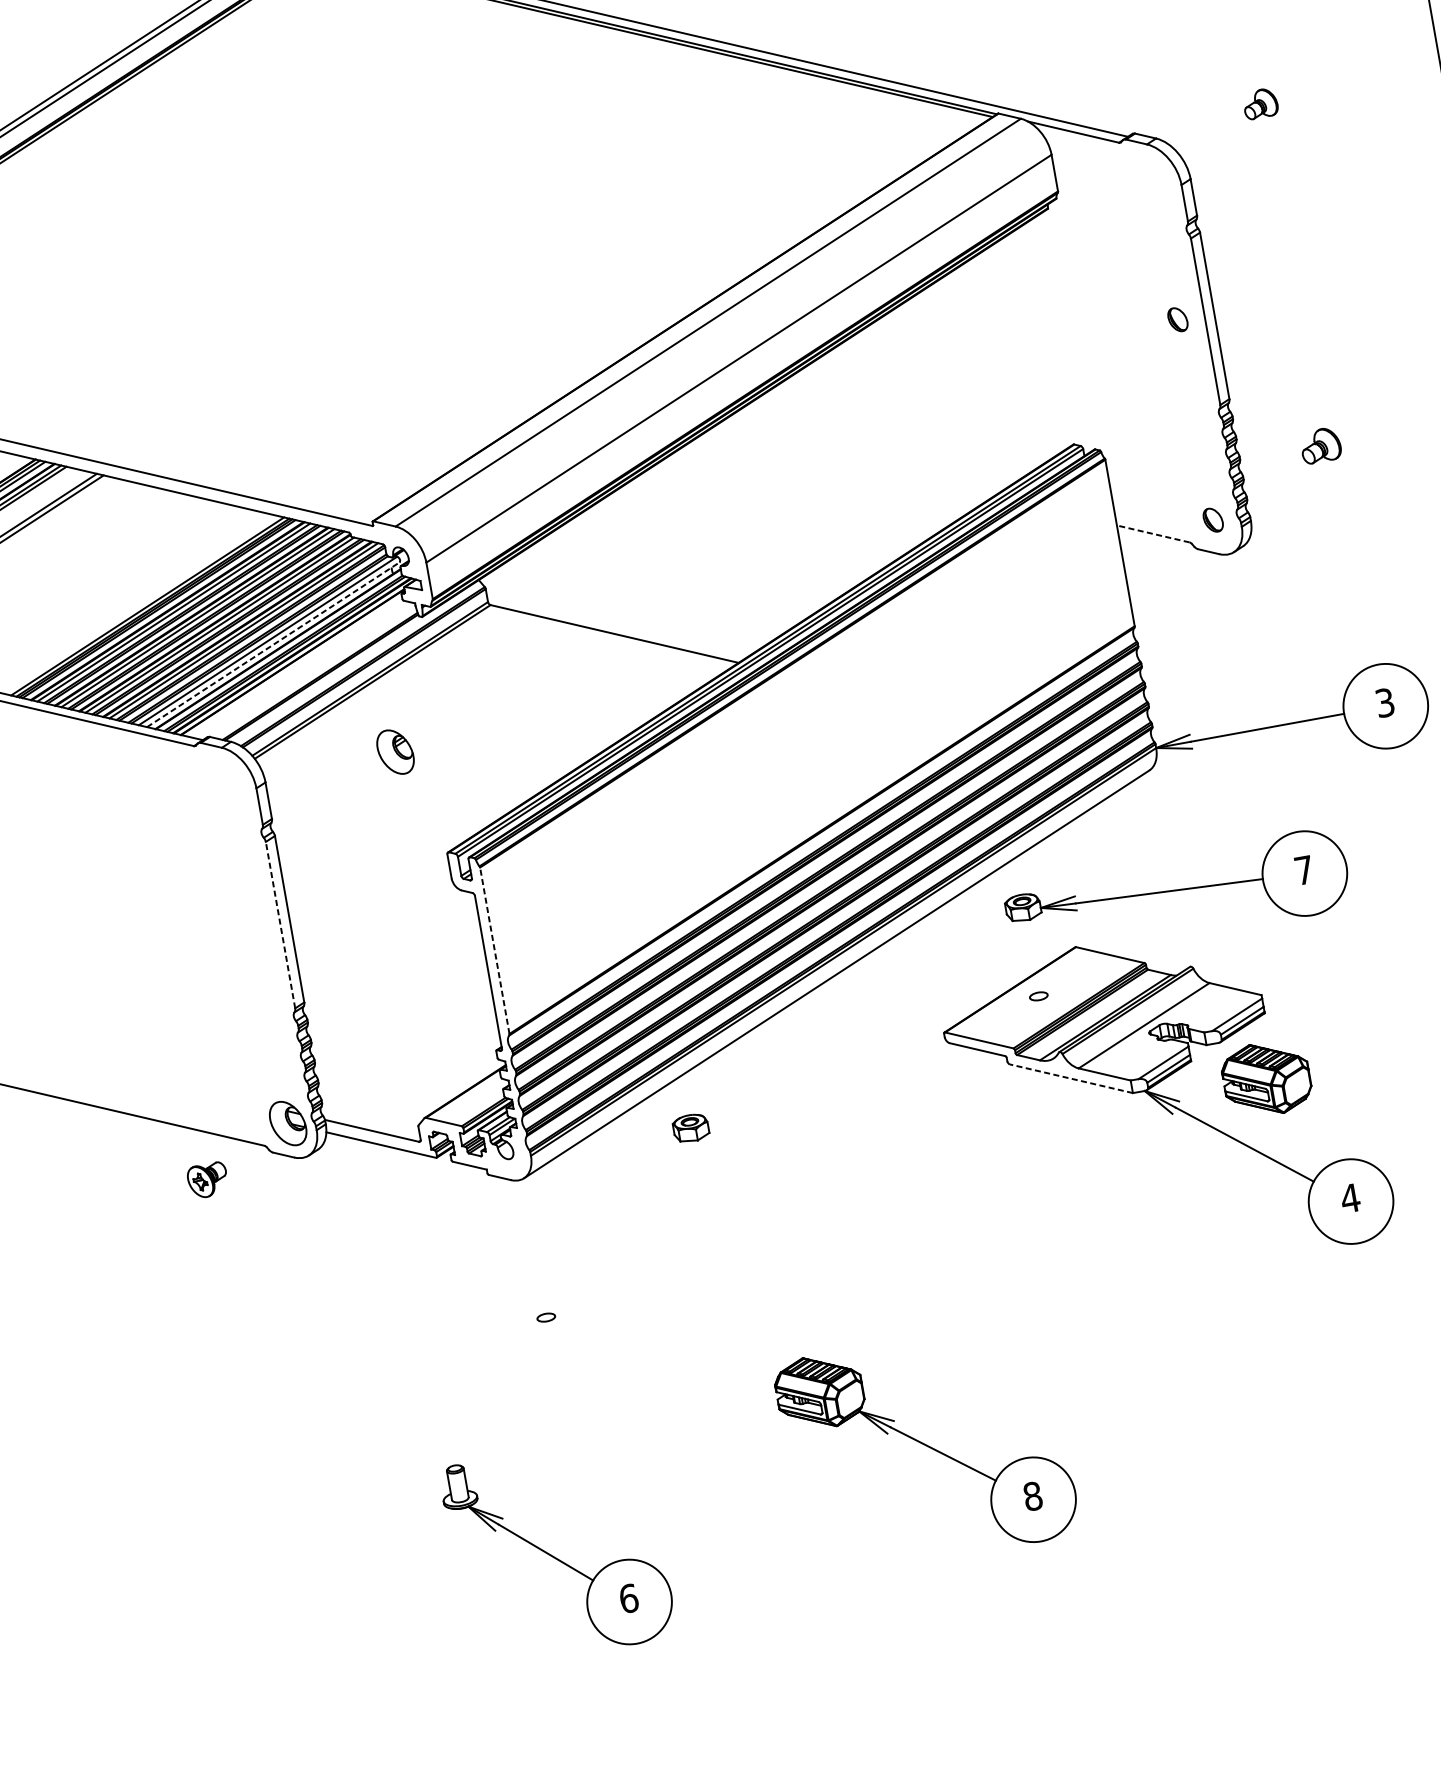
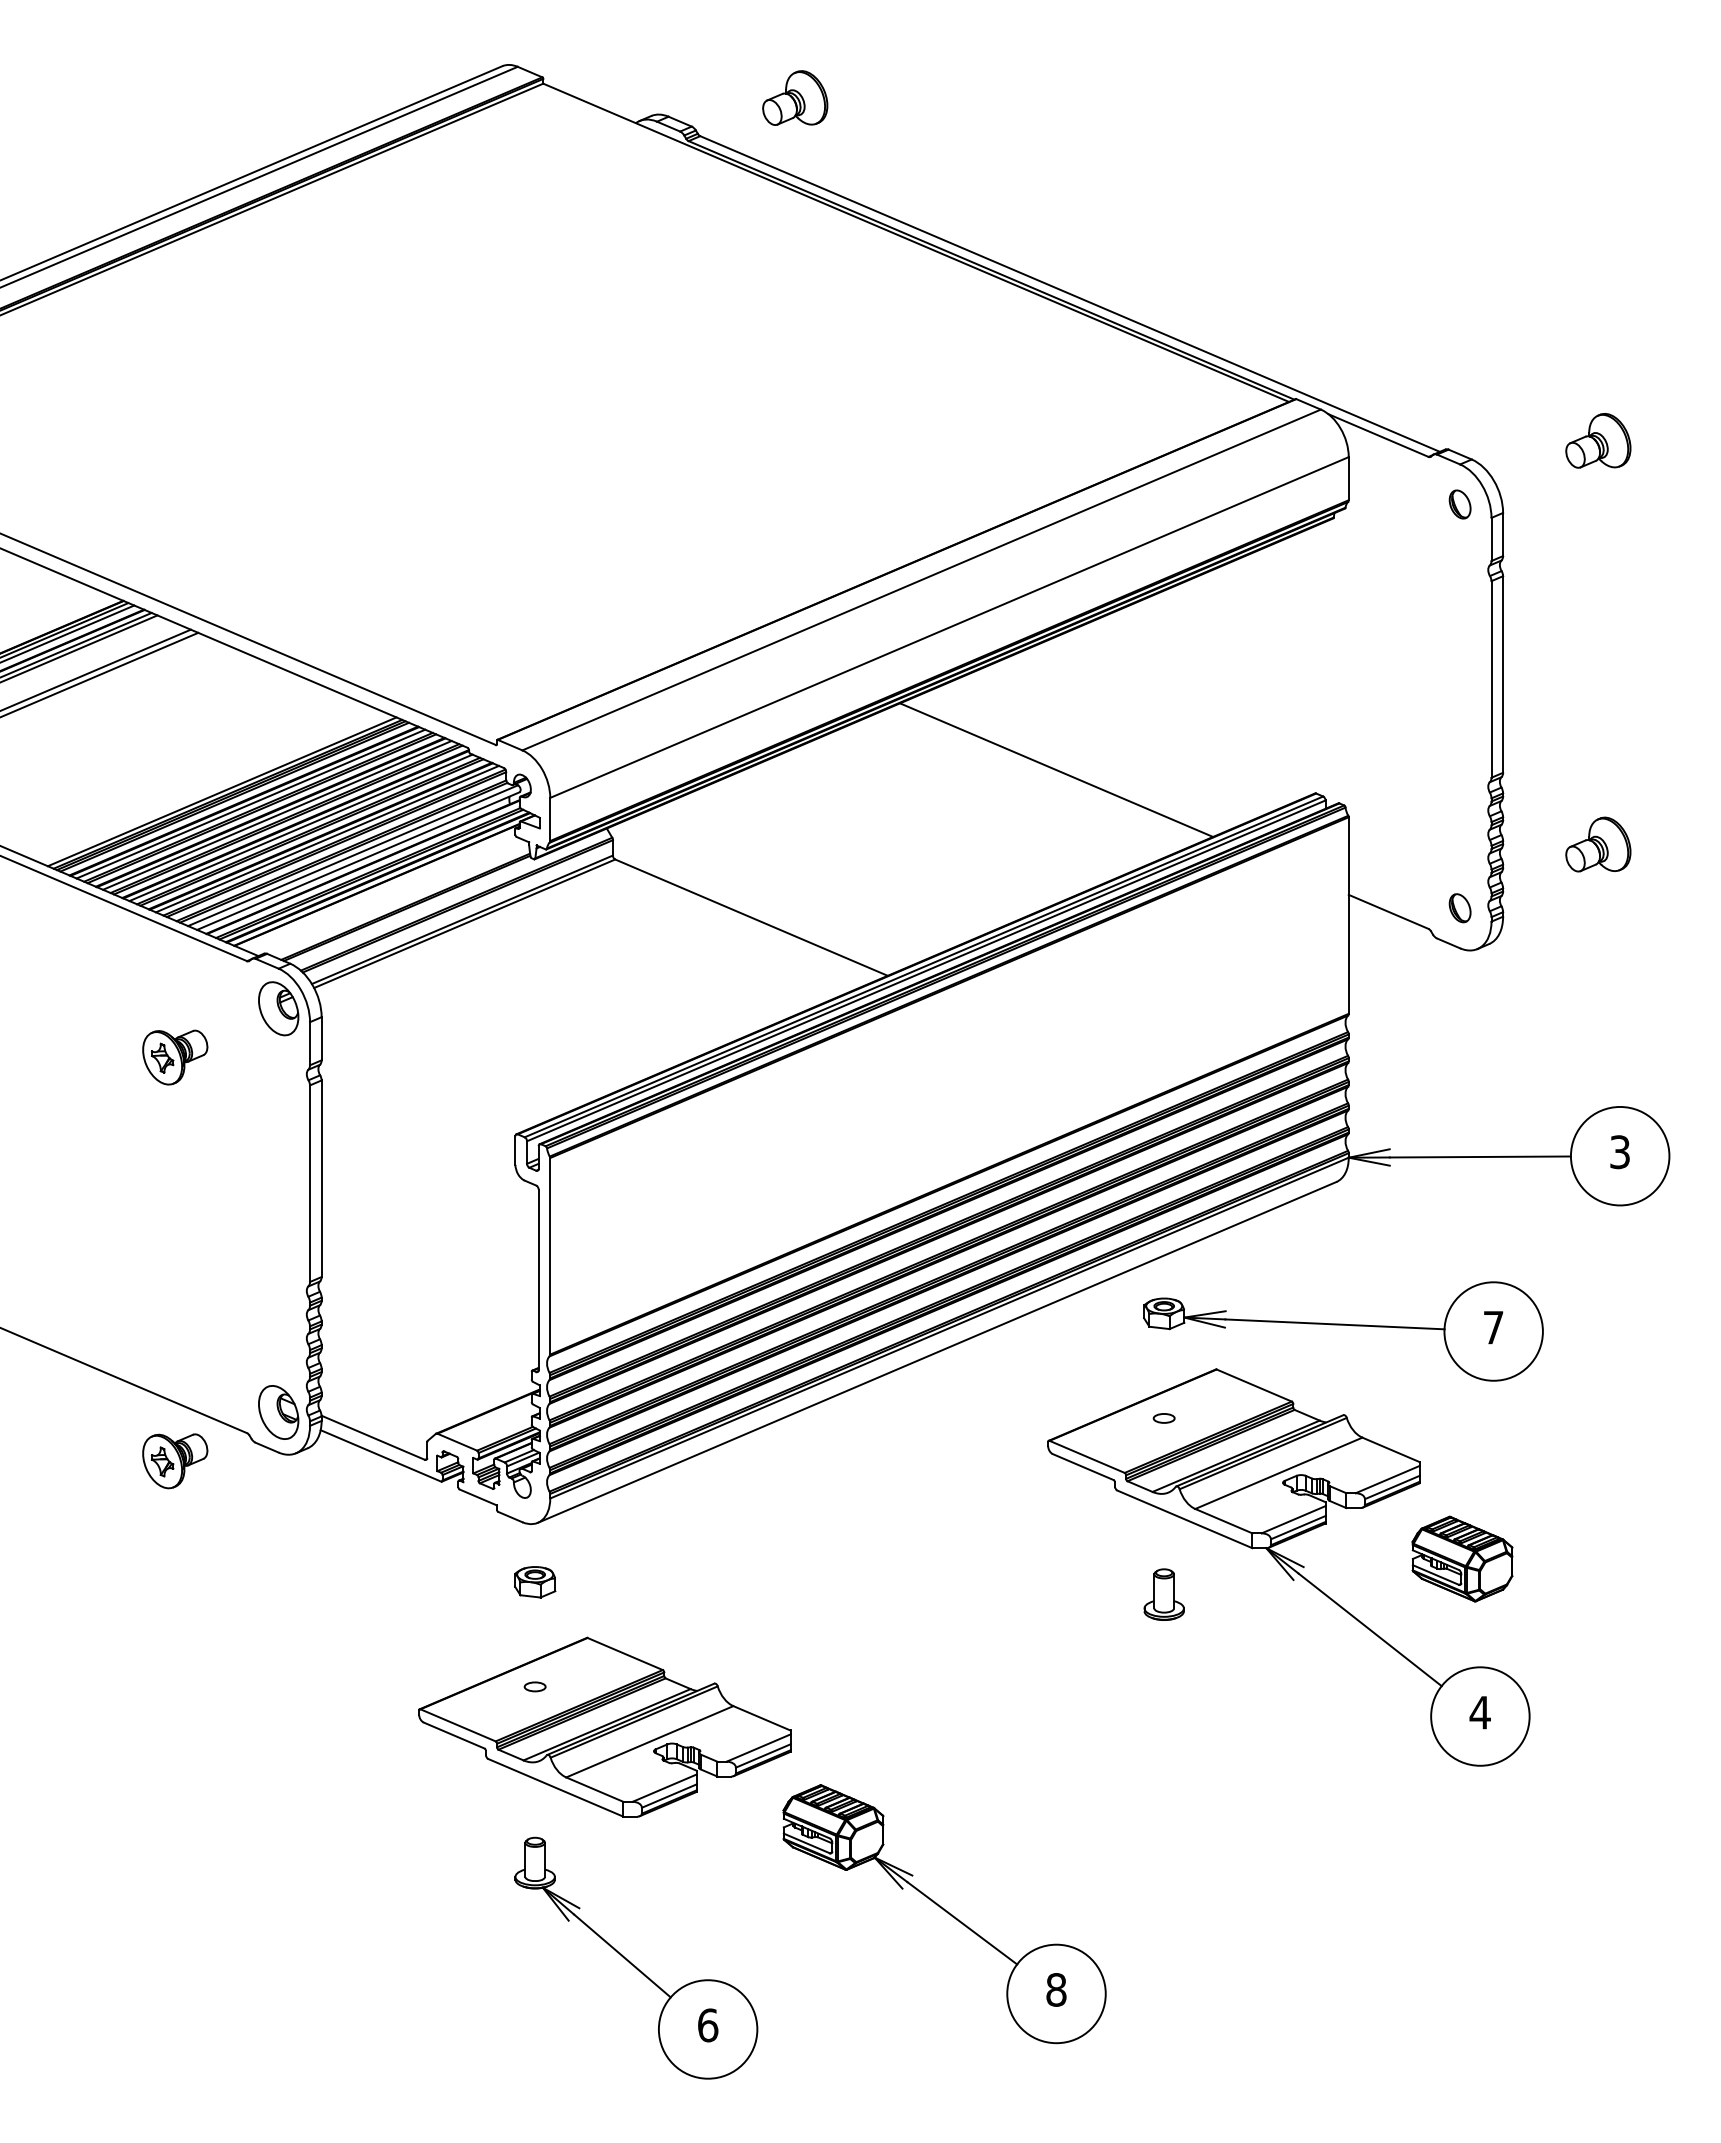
part: (1260, 103) -> (1598, 440), size x1.67
part: (1177, 319) -> (1459, 504), moved
part: (1320, 445) -> (1598, 844), size x1.43
line: (850, 462) -> (1056, 769), added
line: (1153, 533) -> (1388, 911), dashed -> solid
line: (273, 644) -> (358, 860), dashed -> solid
part: (395, 751) -> (278, 1008), moved
part: (147, 838) -> (175, 1057), added
line: (280, 924) -> (310, 1183), dashed -> solid
line: (494, 950) -> (550, 1255), dashed -> solid
line: (1071, 1078) -> (1184, 1519), dashed -> solid
part: (1266, 1078) -> (1462, 1558), moved
part: (691, 1128) -> (535, 1582), moved
part: (1064, 1145) -> (1163, 1594), added
part: (208, 1180) -> (175, 1461), size x1.43
part: (610, 1340) -> (604, 1726), added
part: (554, 1556) -> (631, 1962), moved

